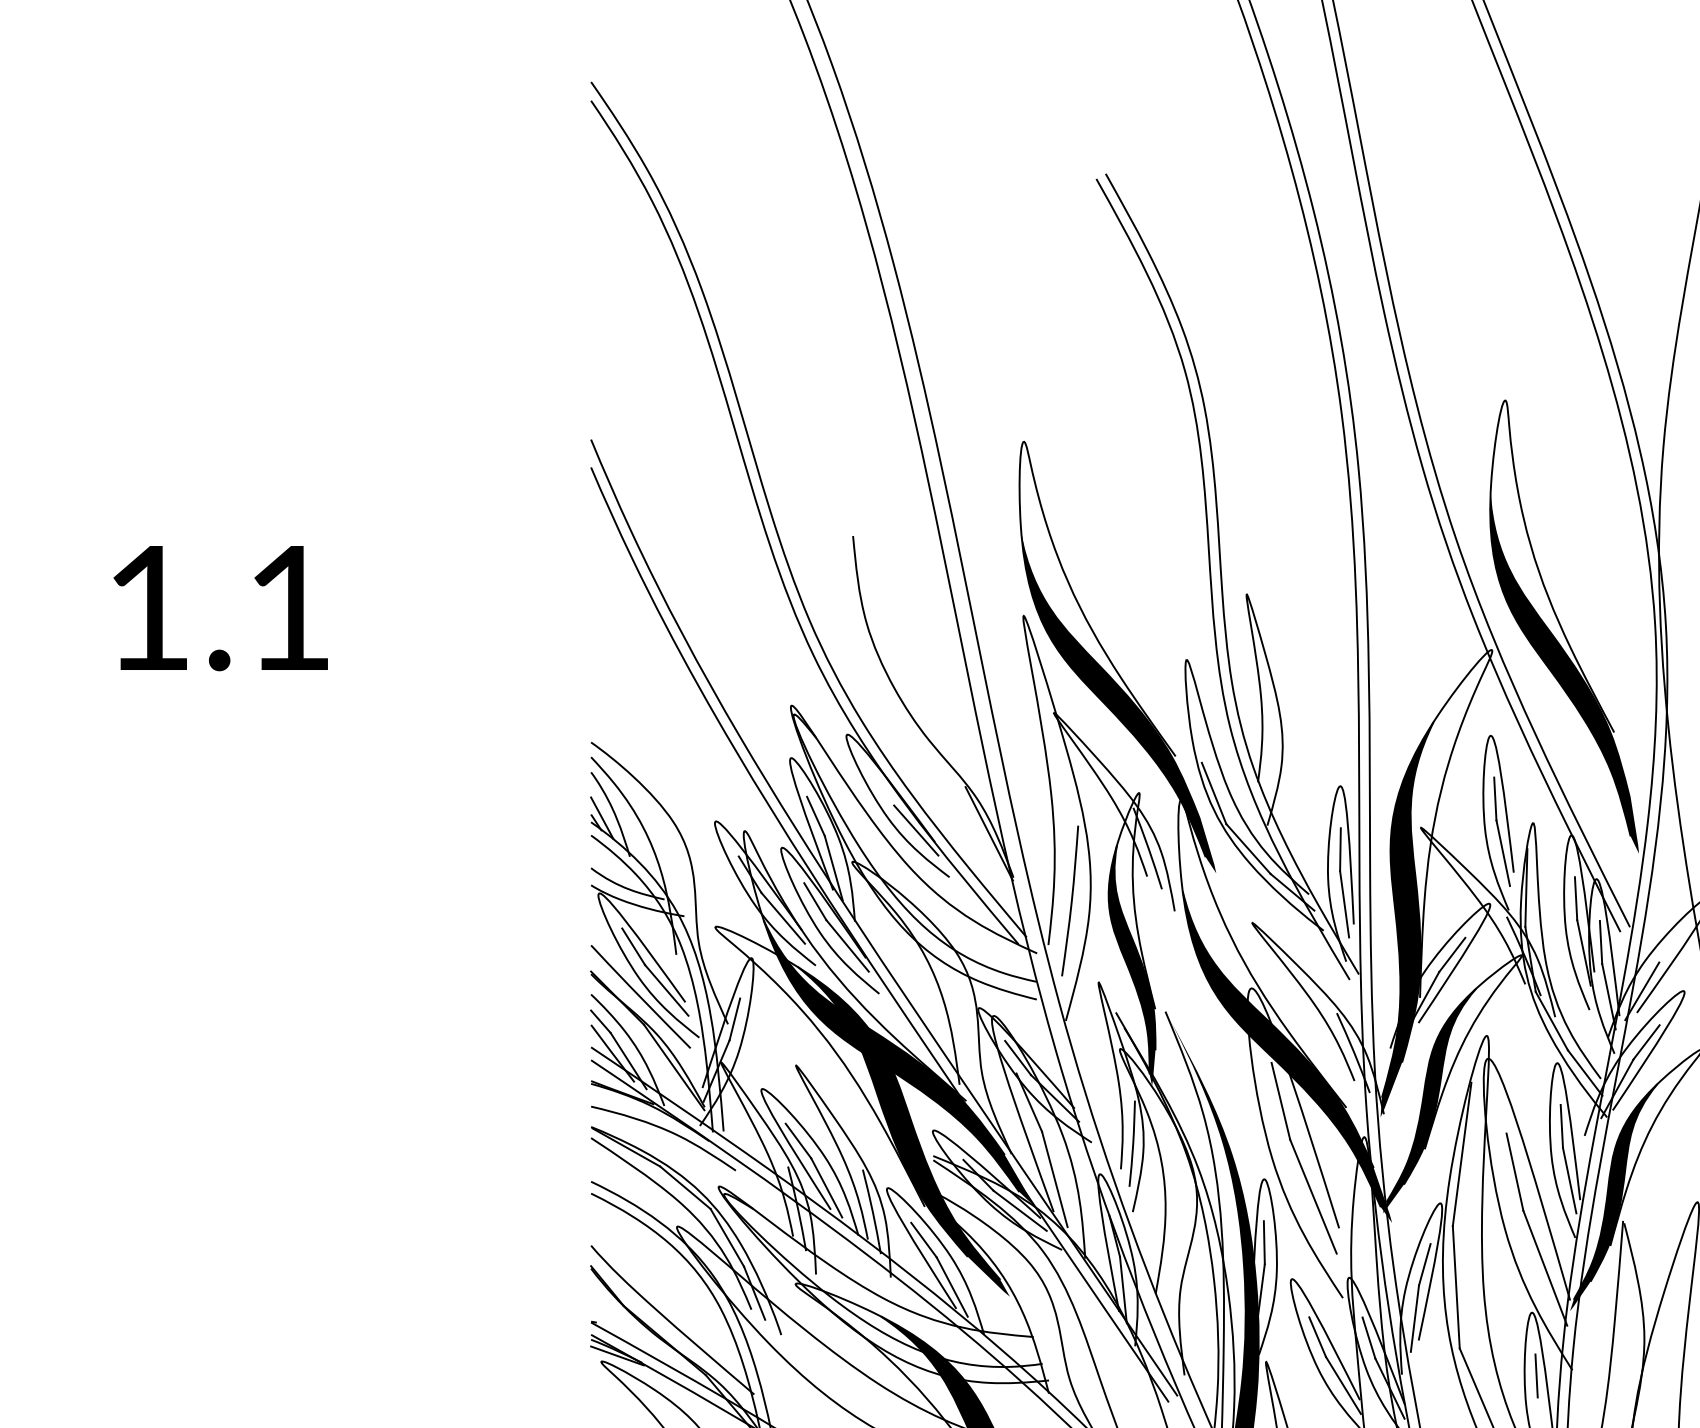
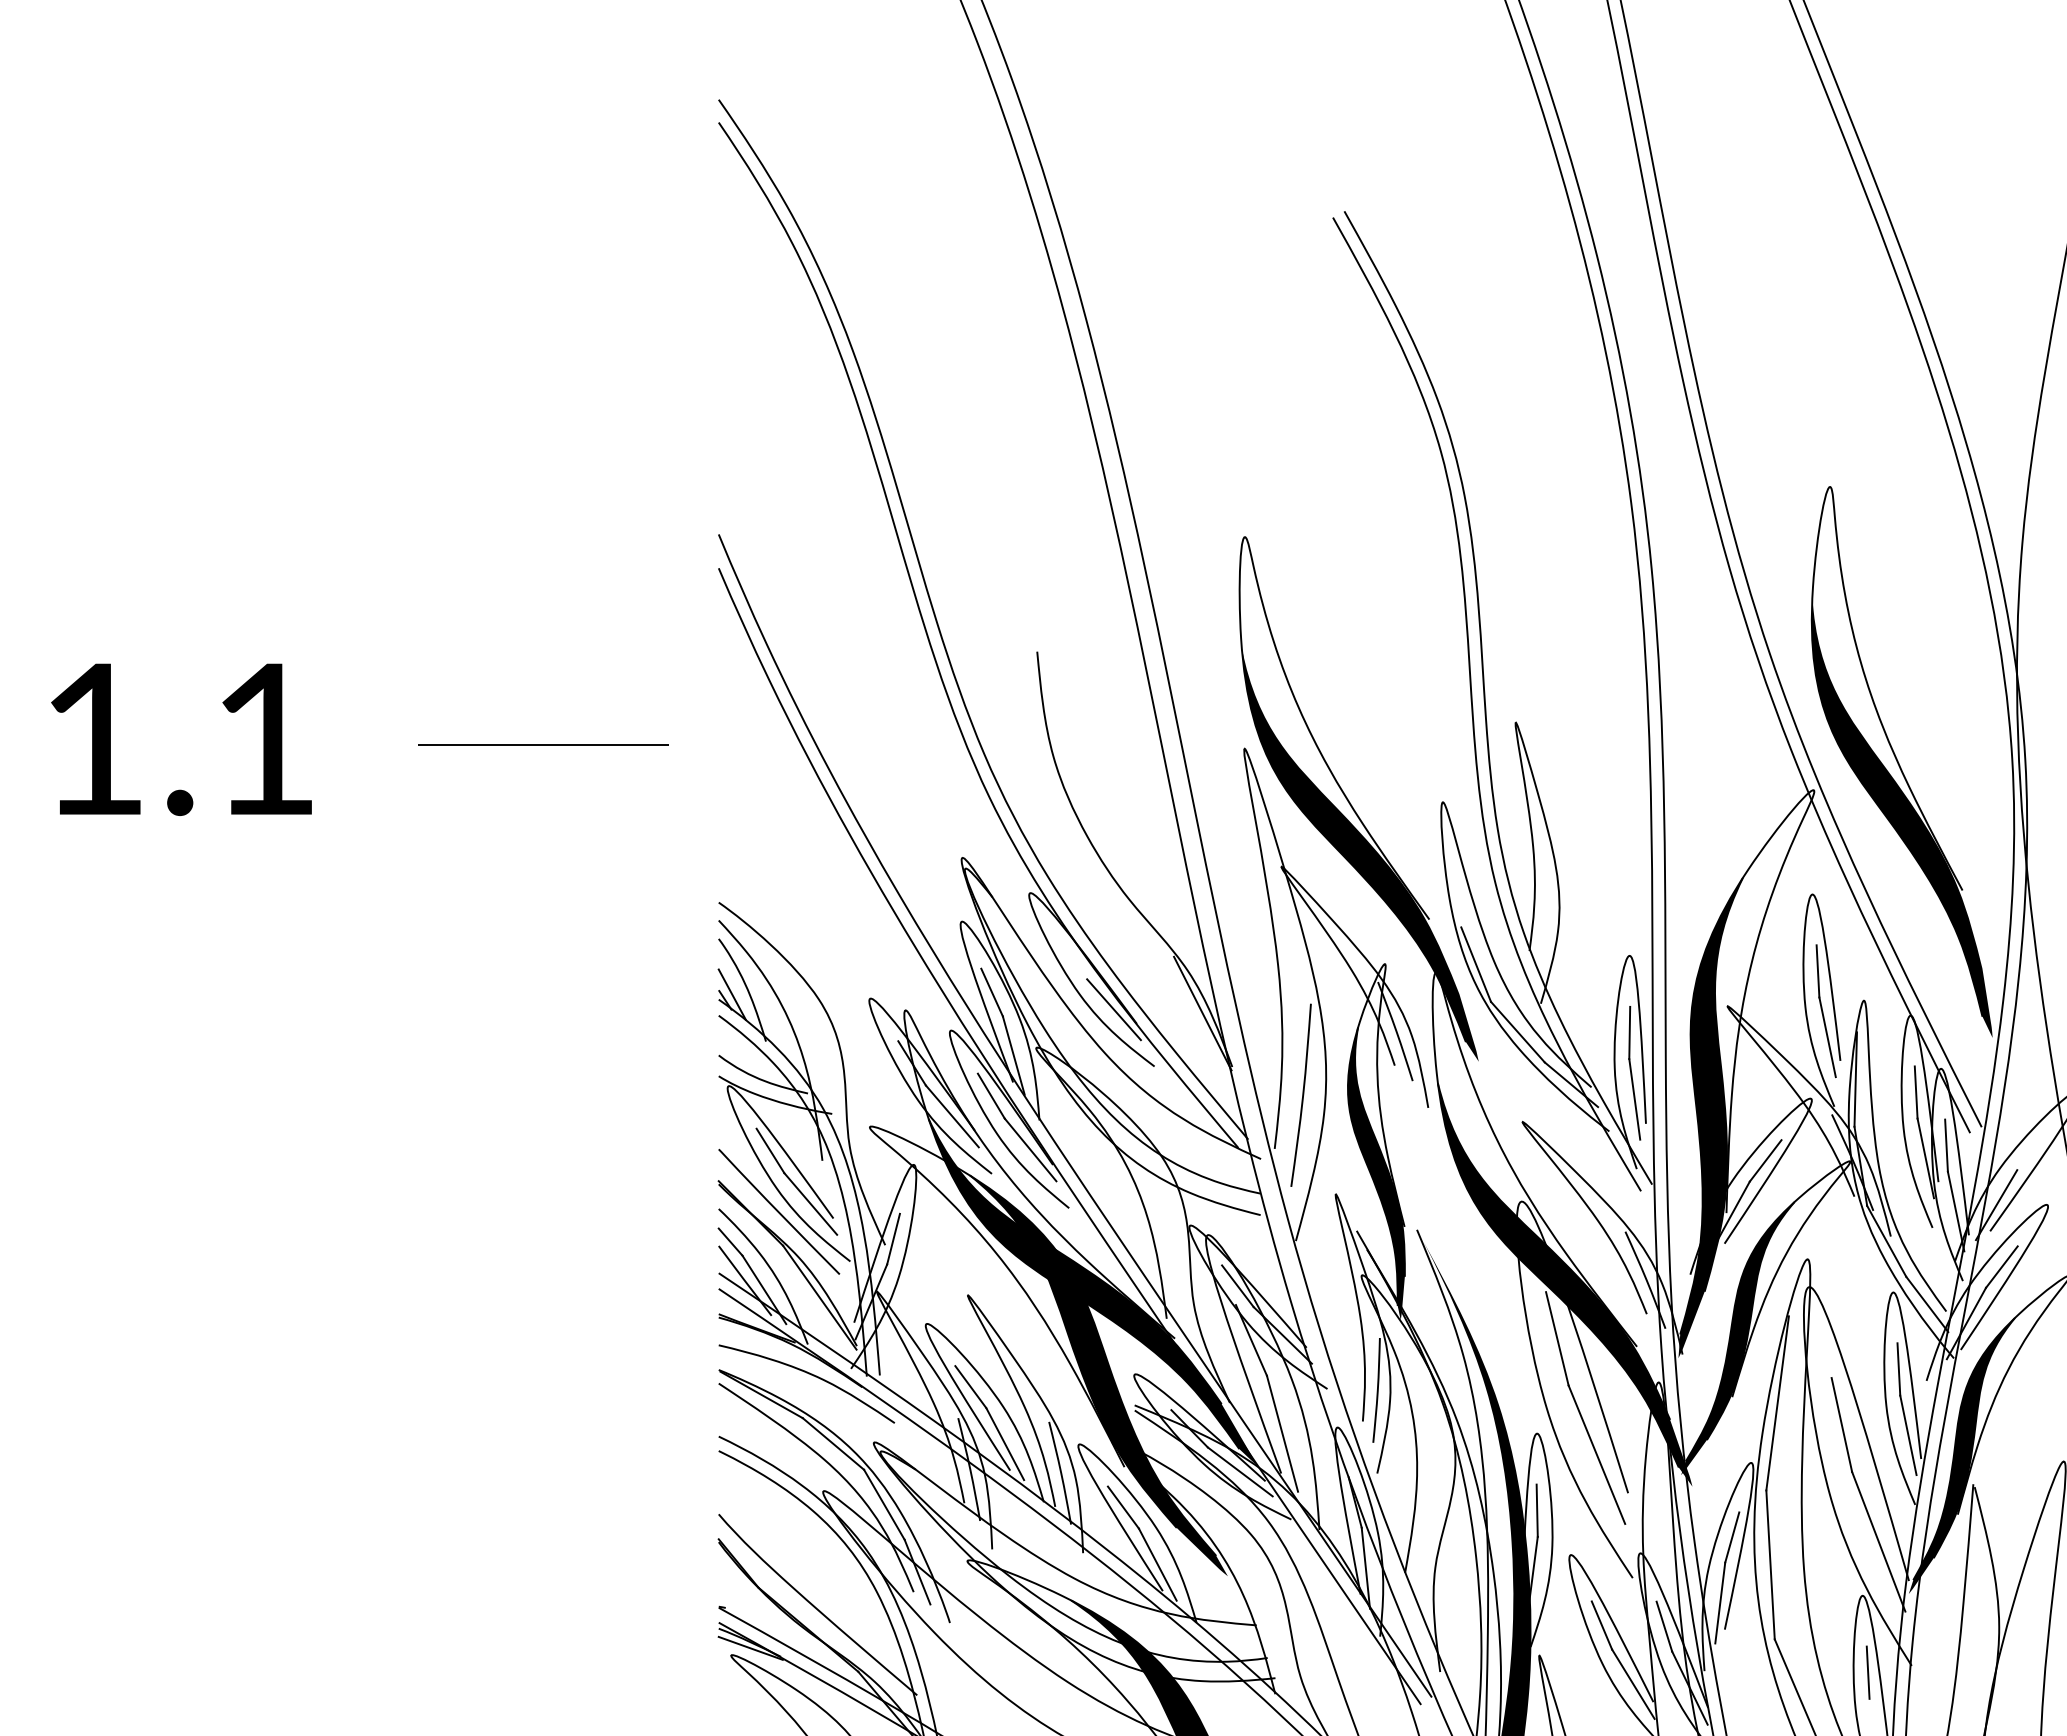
text: (220, 608) -> (181, 739), moved
line: (446, 612) -> (543, 744), added

